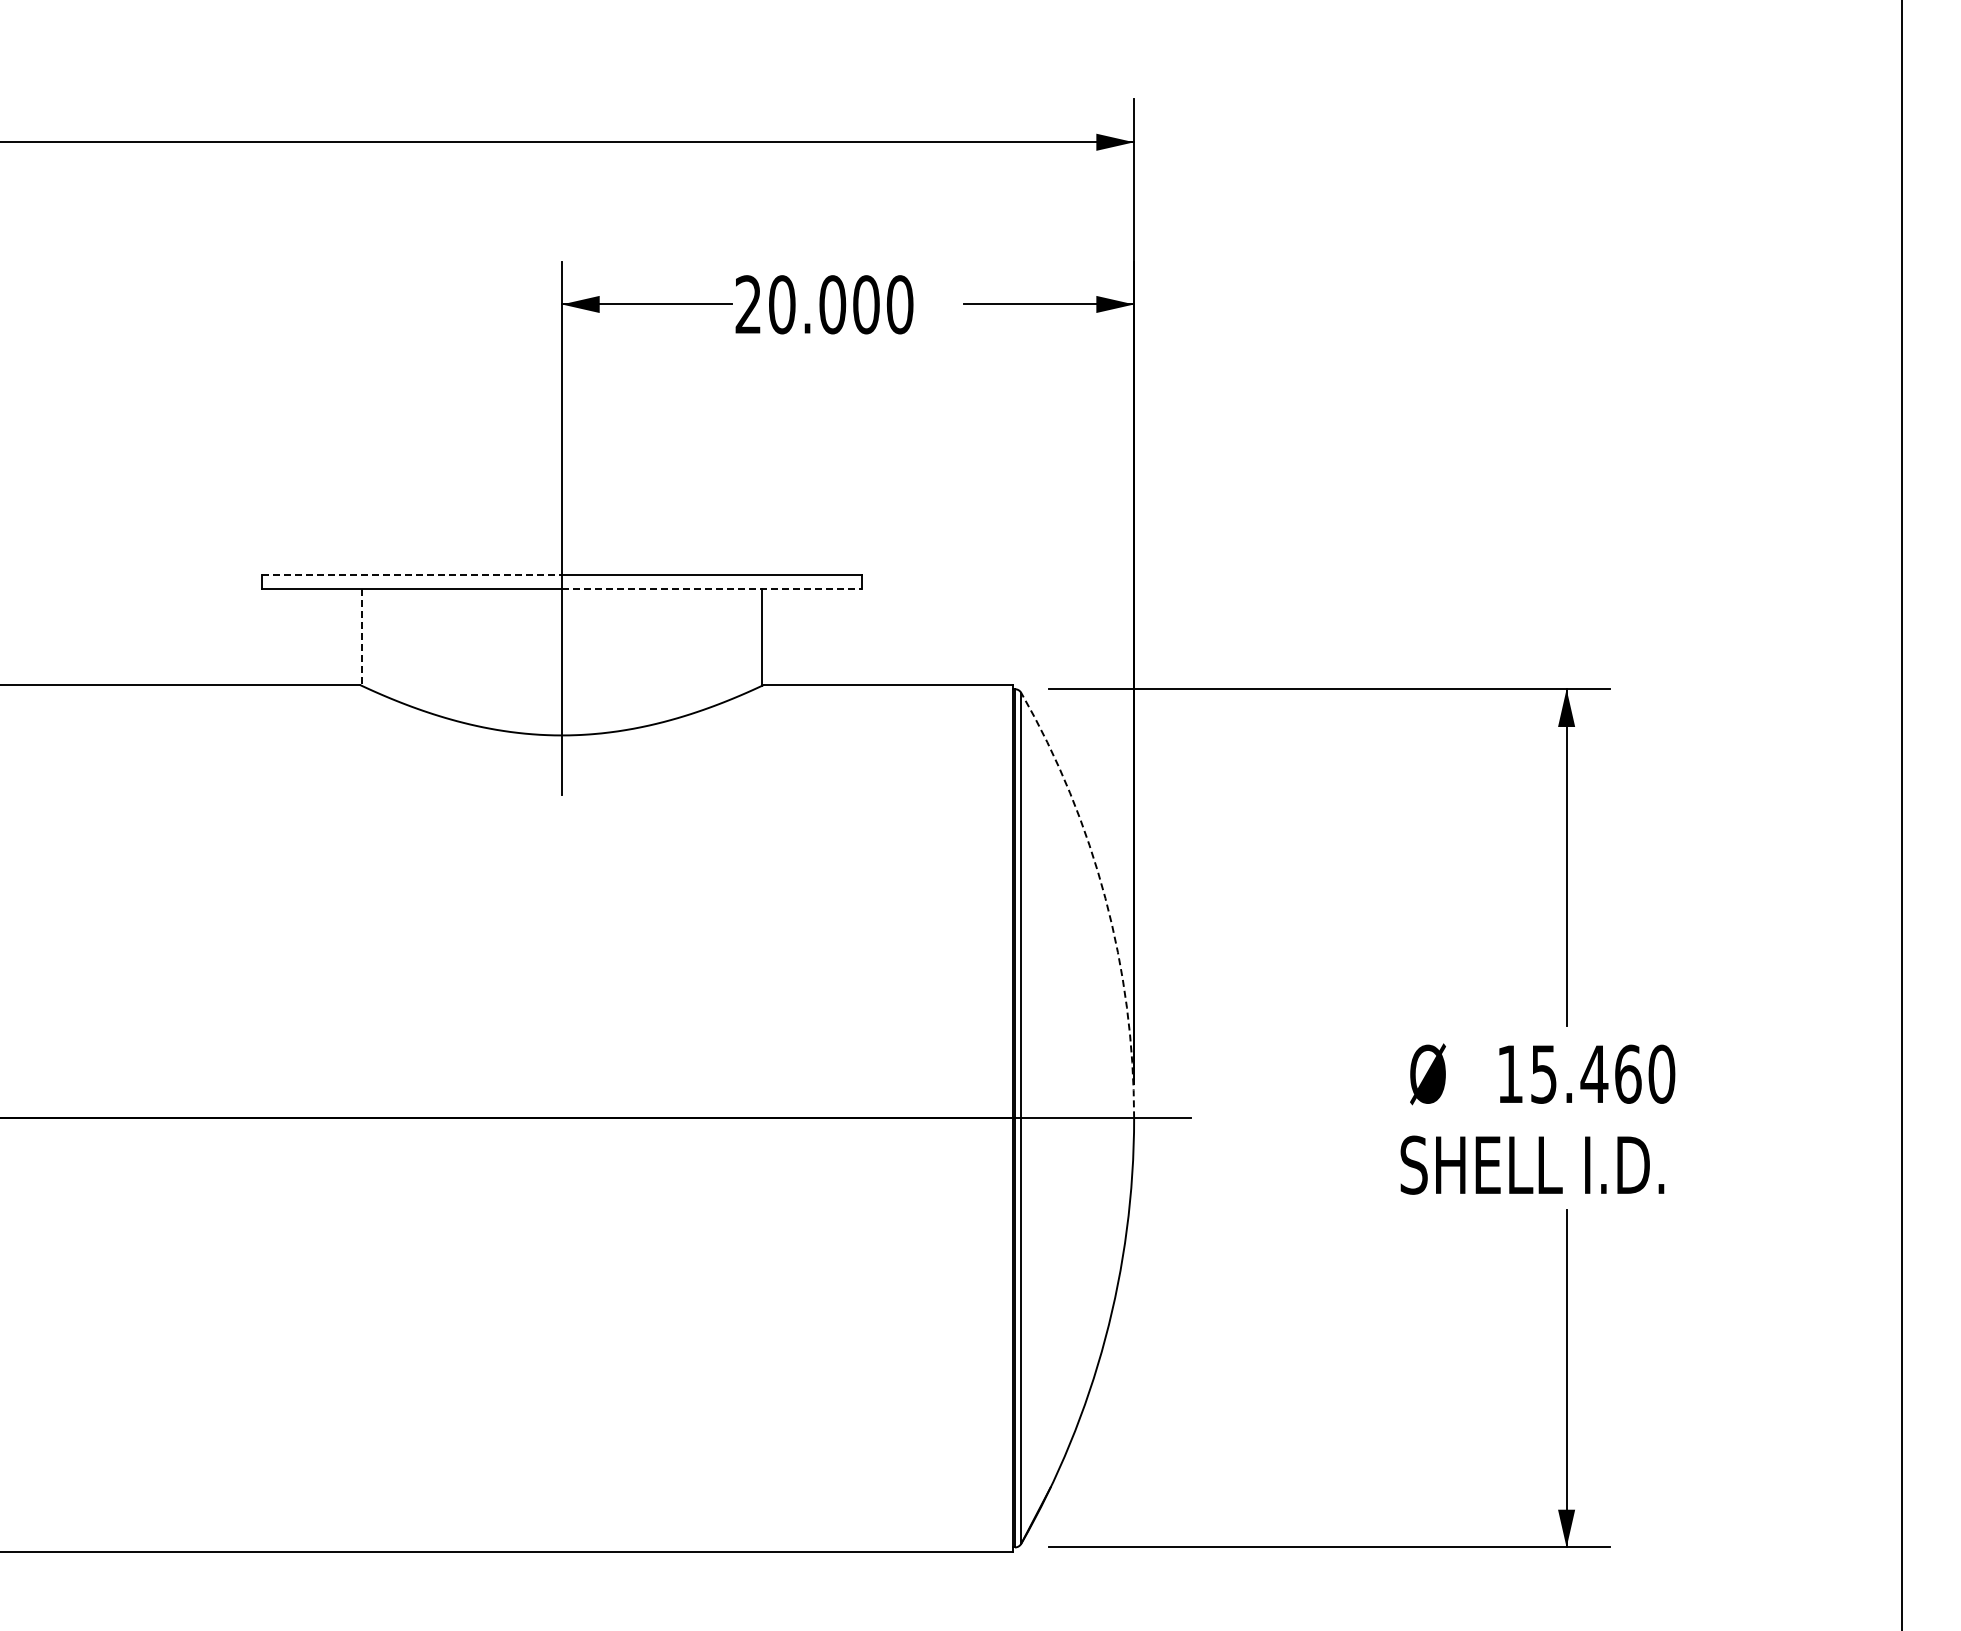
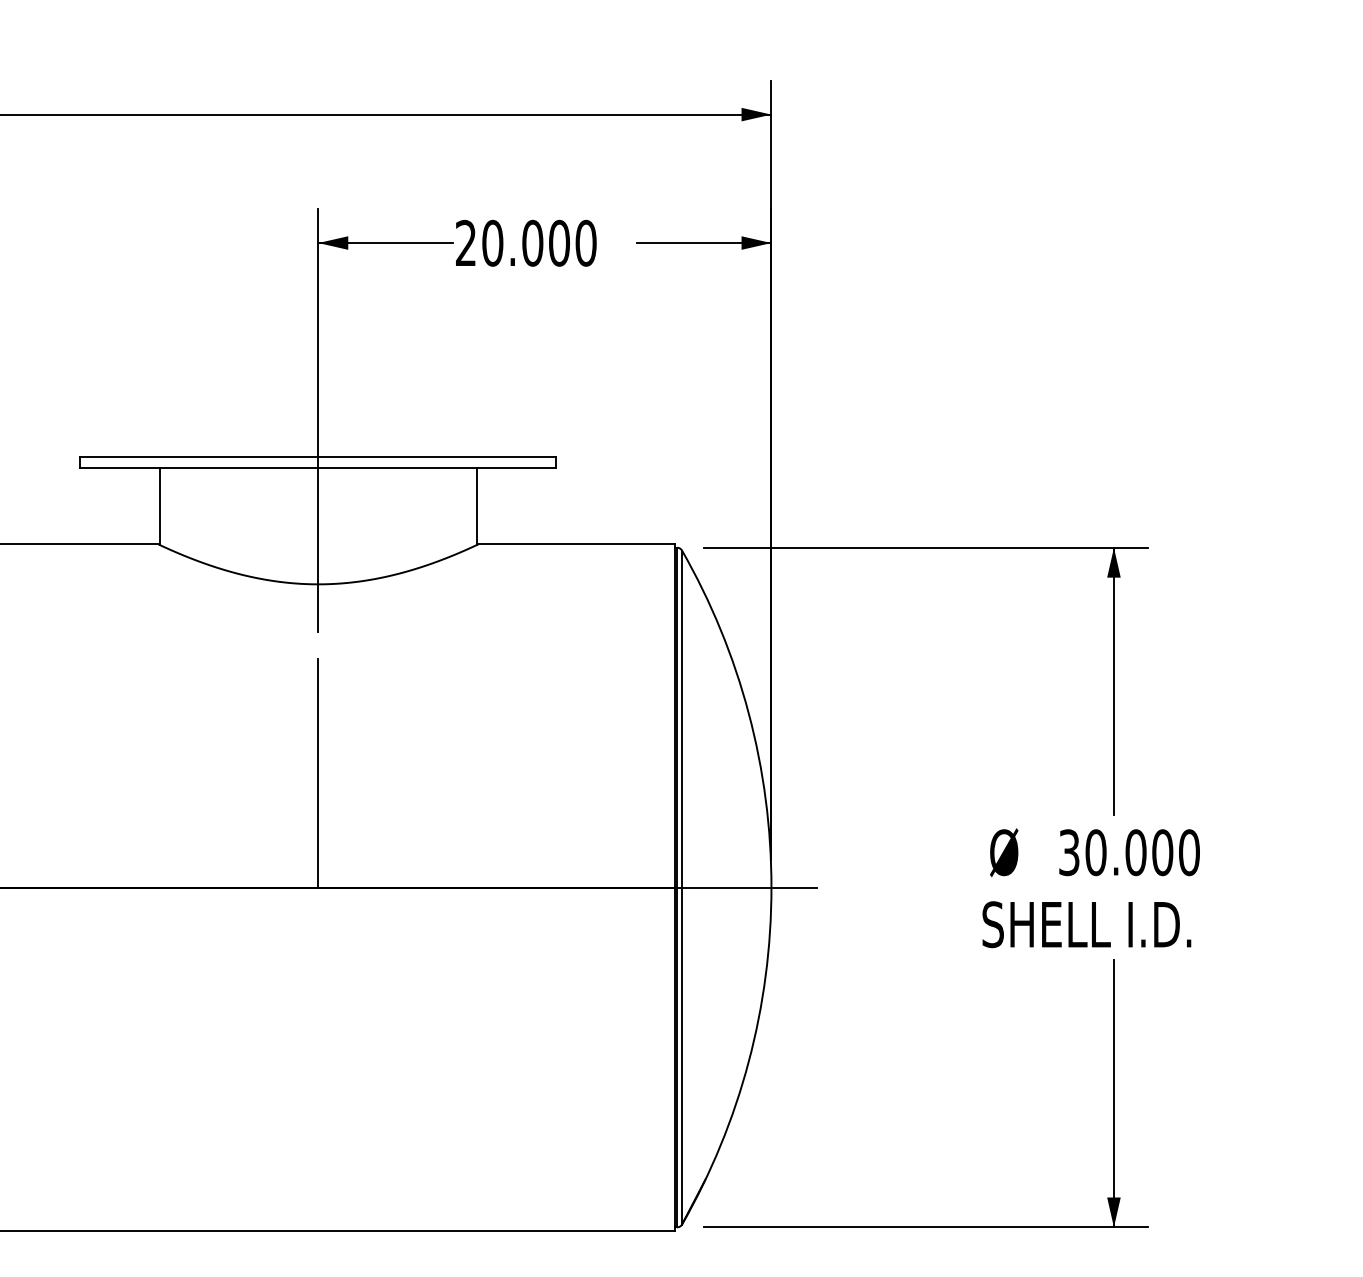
line: (412, 574) -> (200, 456), dashed -> solid
line: (712, 589) -> (437, 468), dashed -> solid
line: (361, 637) -> (159, 506), dashed -> solid
arc: (1105, 898) -> (748, 713), dashed -> solid
line: (561, 973) -> (318, 772), added
text: (1569, 1073) -> (1116, 852), 15.460 -> 30.000

